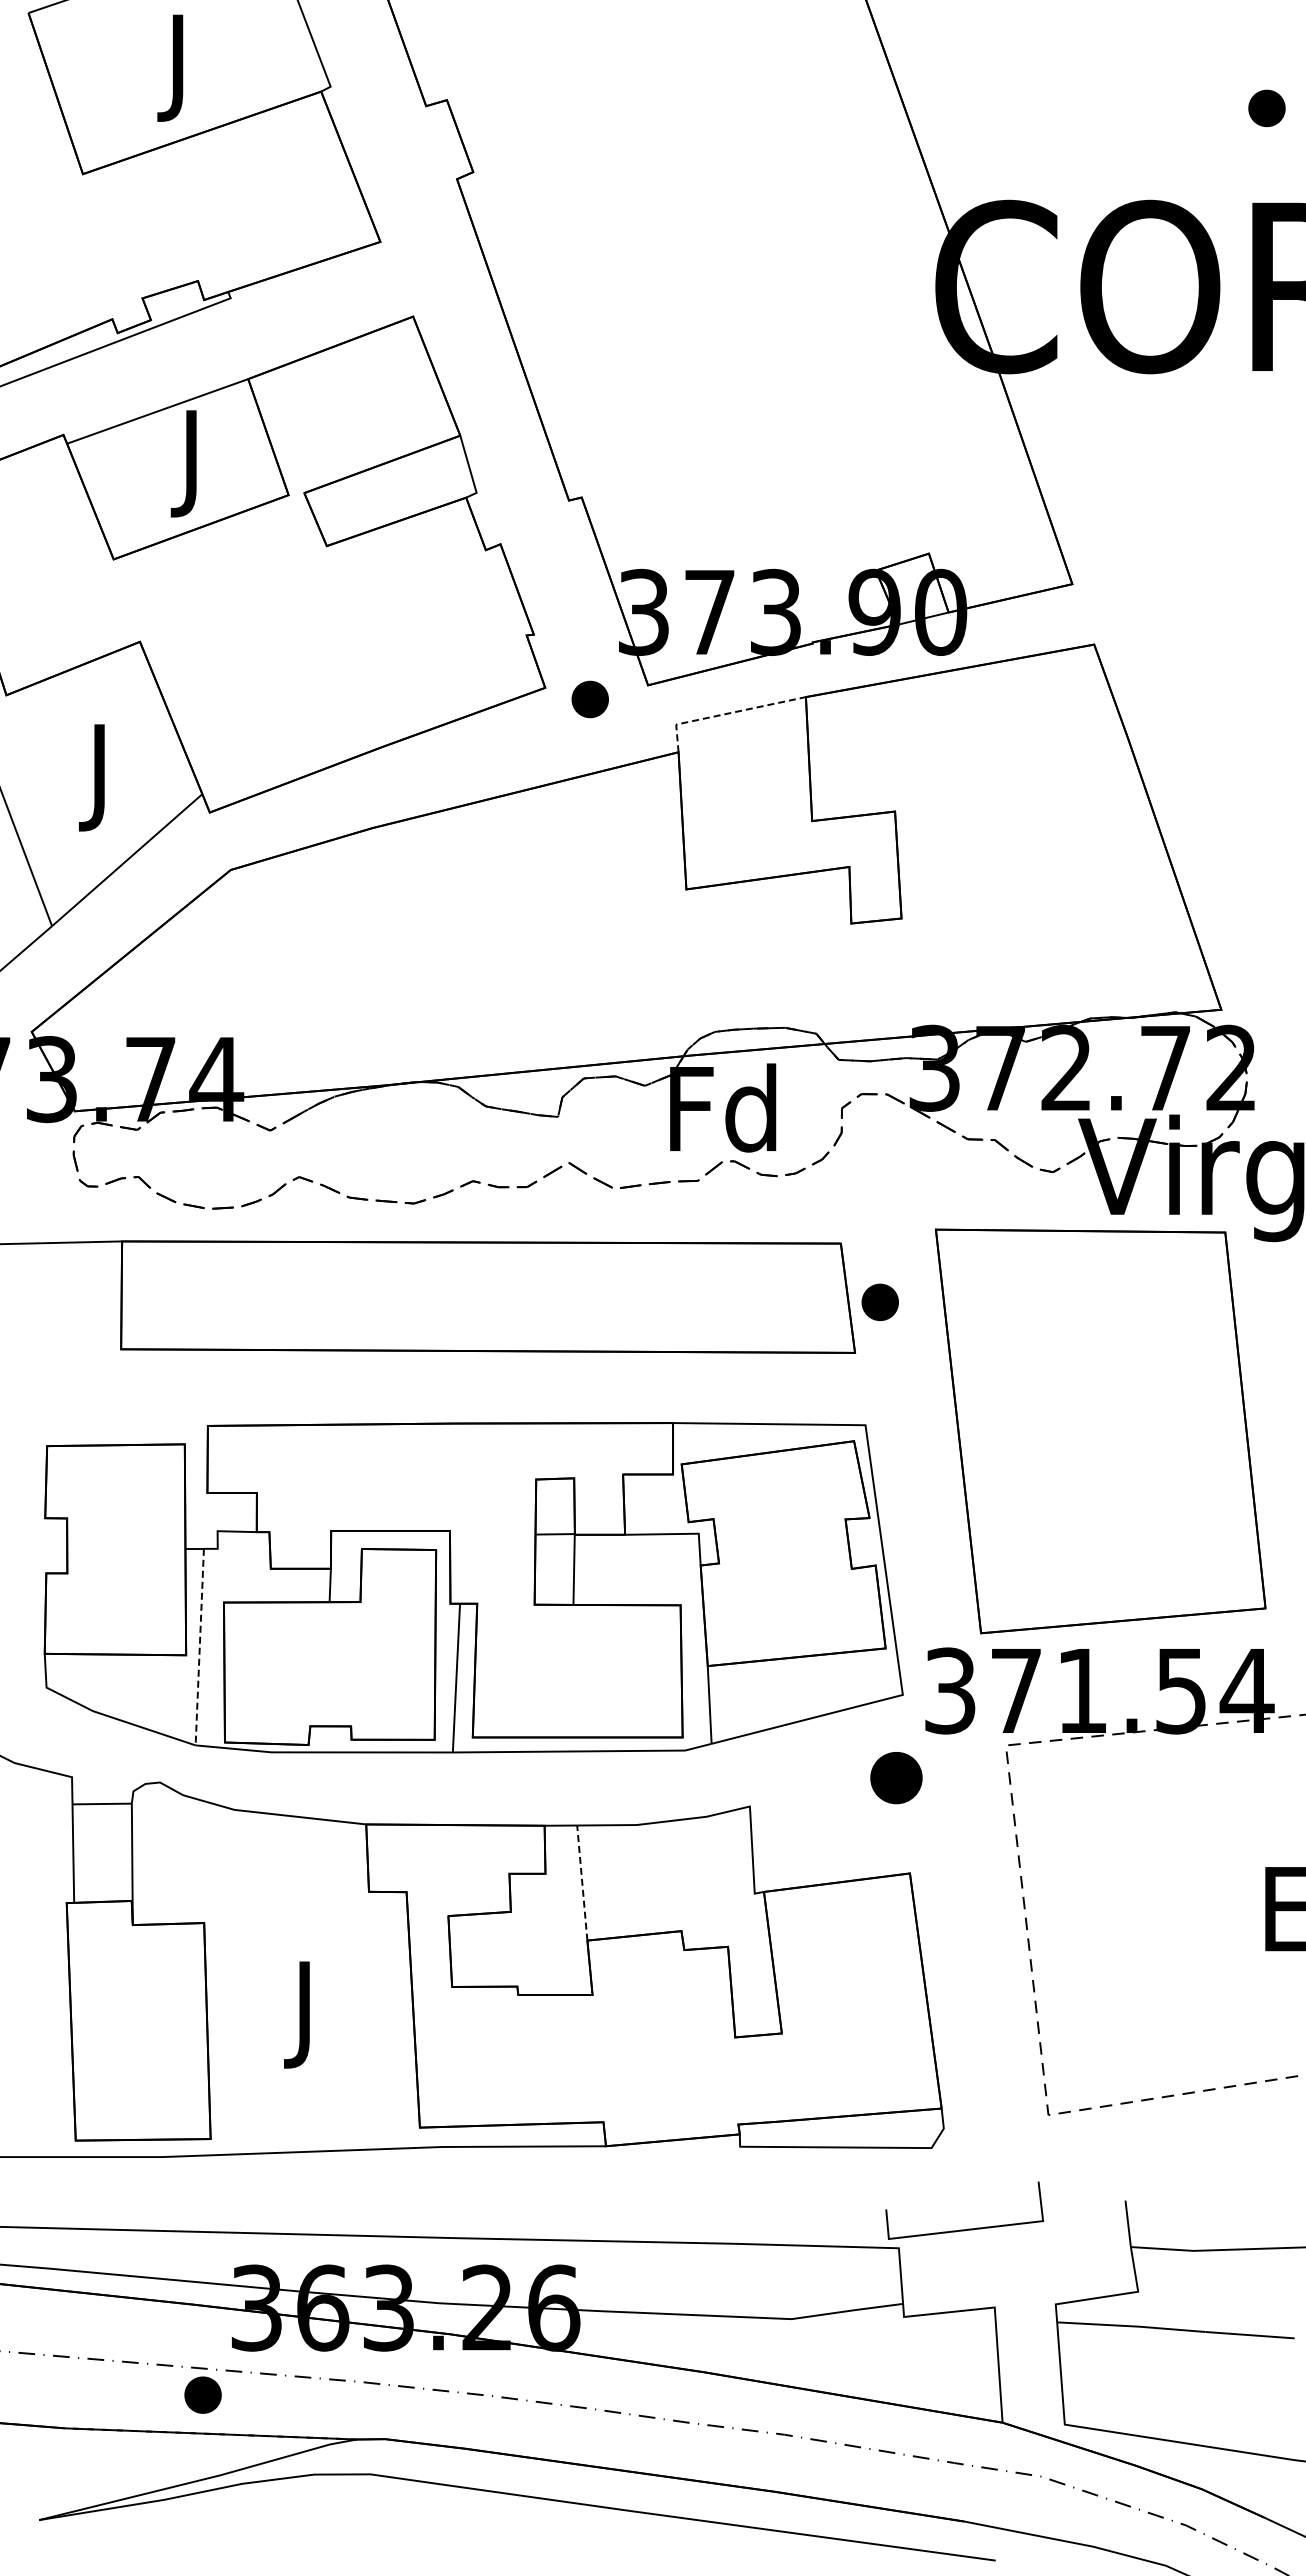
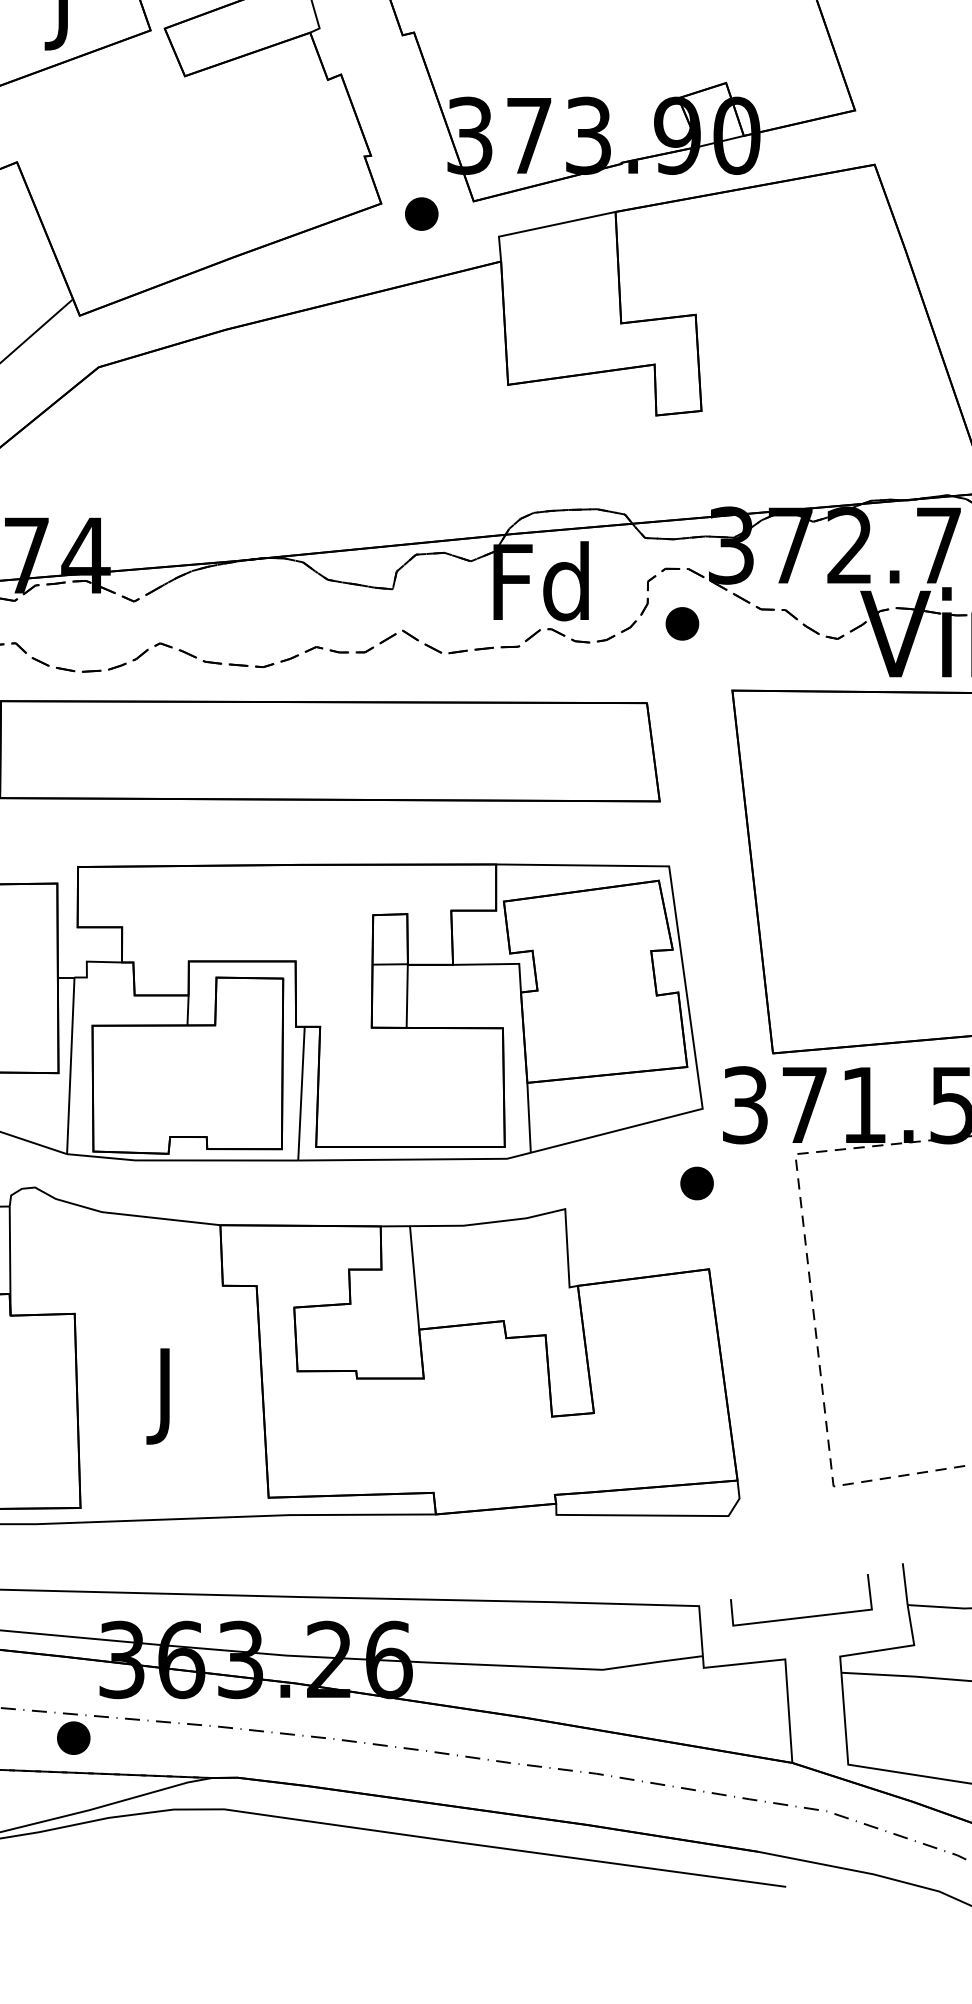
line: (726, 713) -> (544, 226), dashed -> solid
part: (879, 1301) -> (681, 623), moved
line: (199, 1647) -> (70, 1066), dashed -> solid
part: (896, 1777) -> (696, 1183), size x0.71
line: (582, 1883) -> (414, 1278), dashed -> solid
line: (968, 2228) -> (804, 1616), moved

